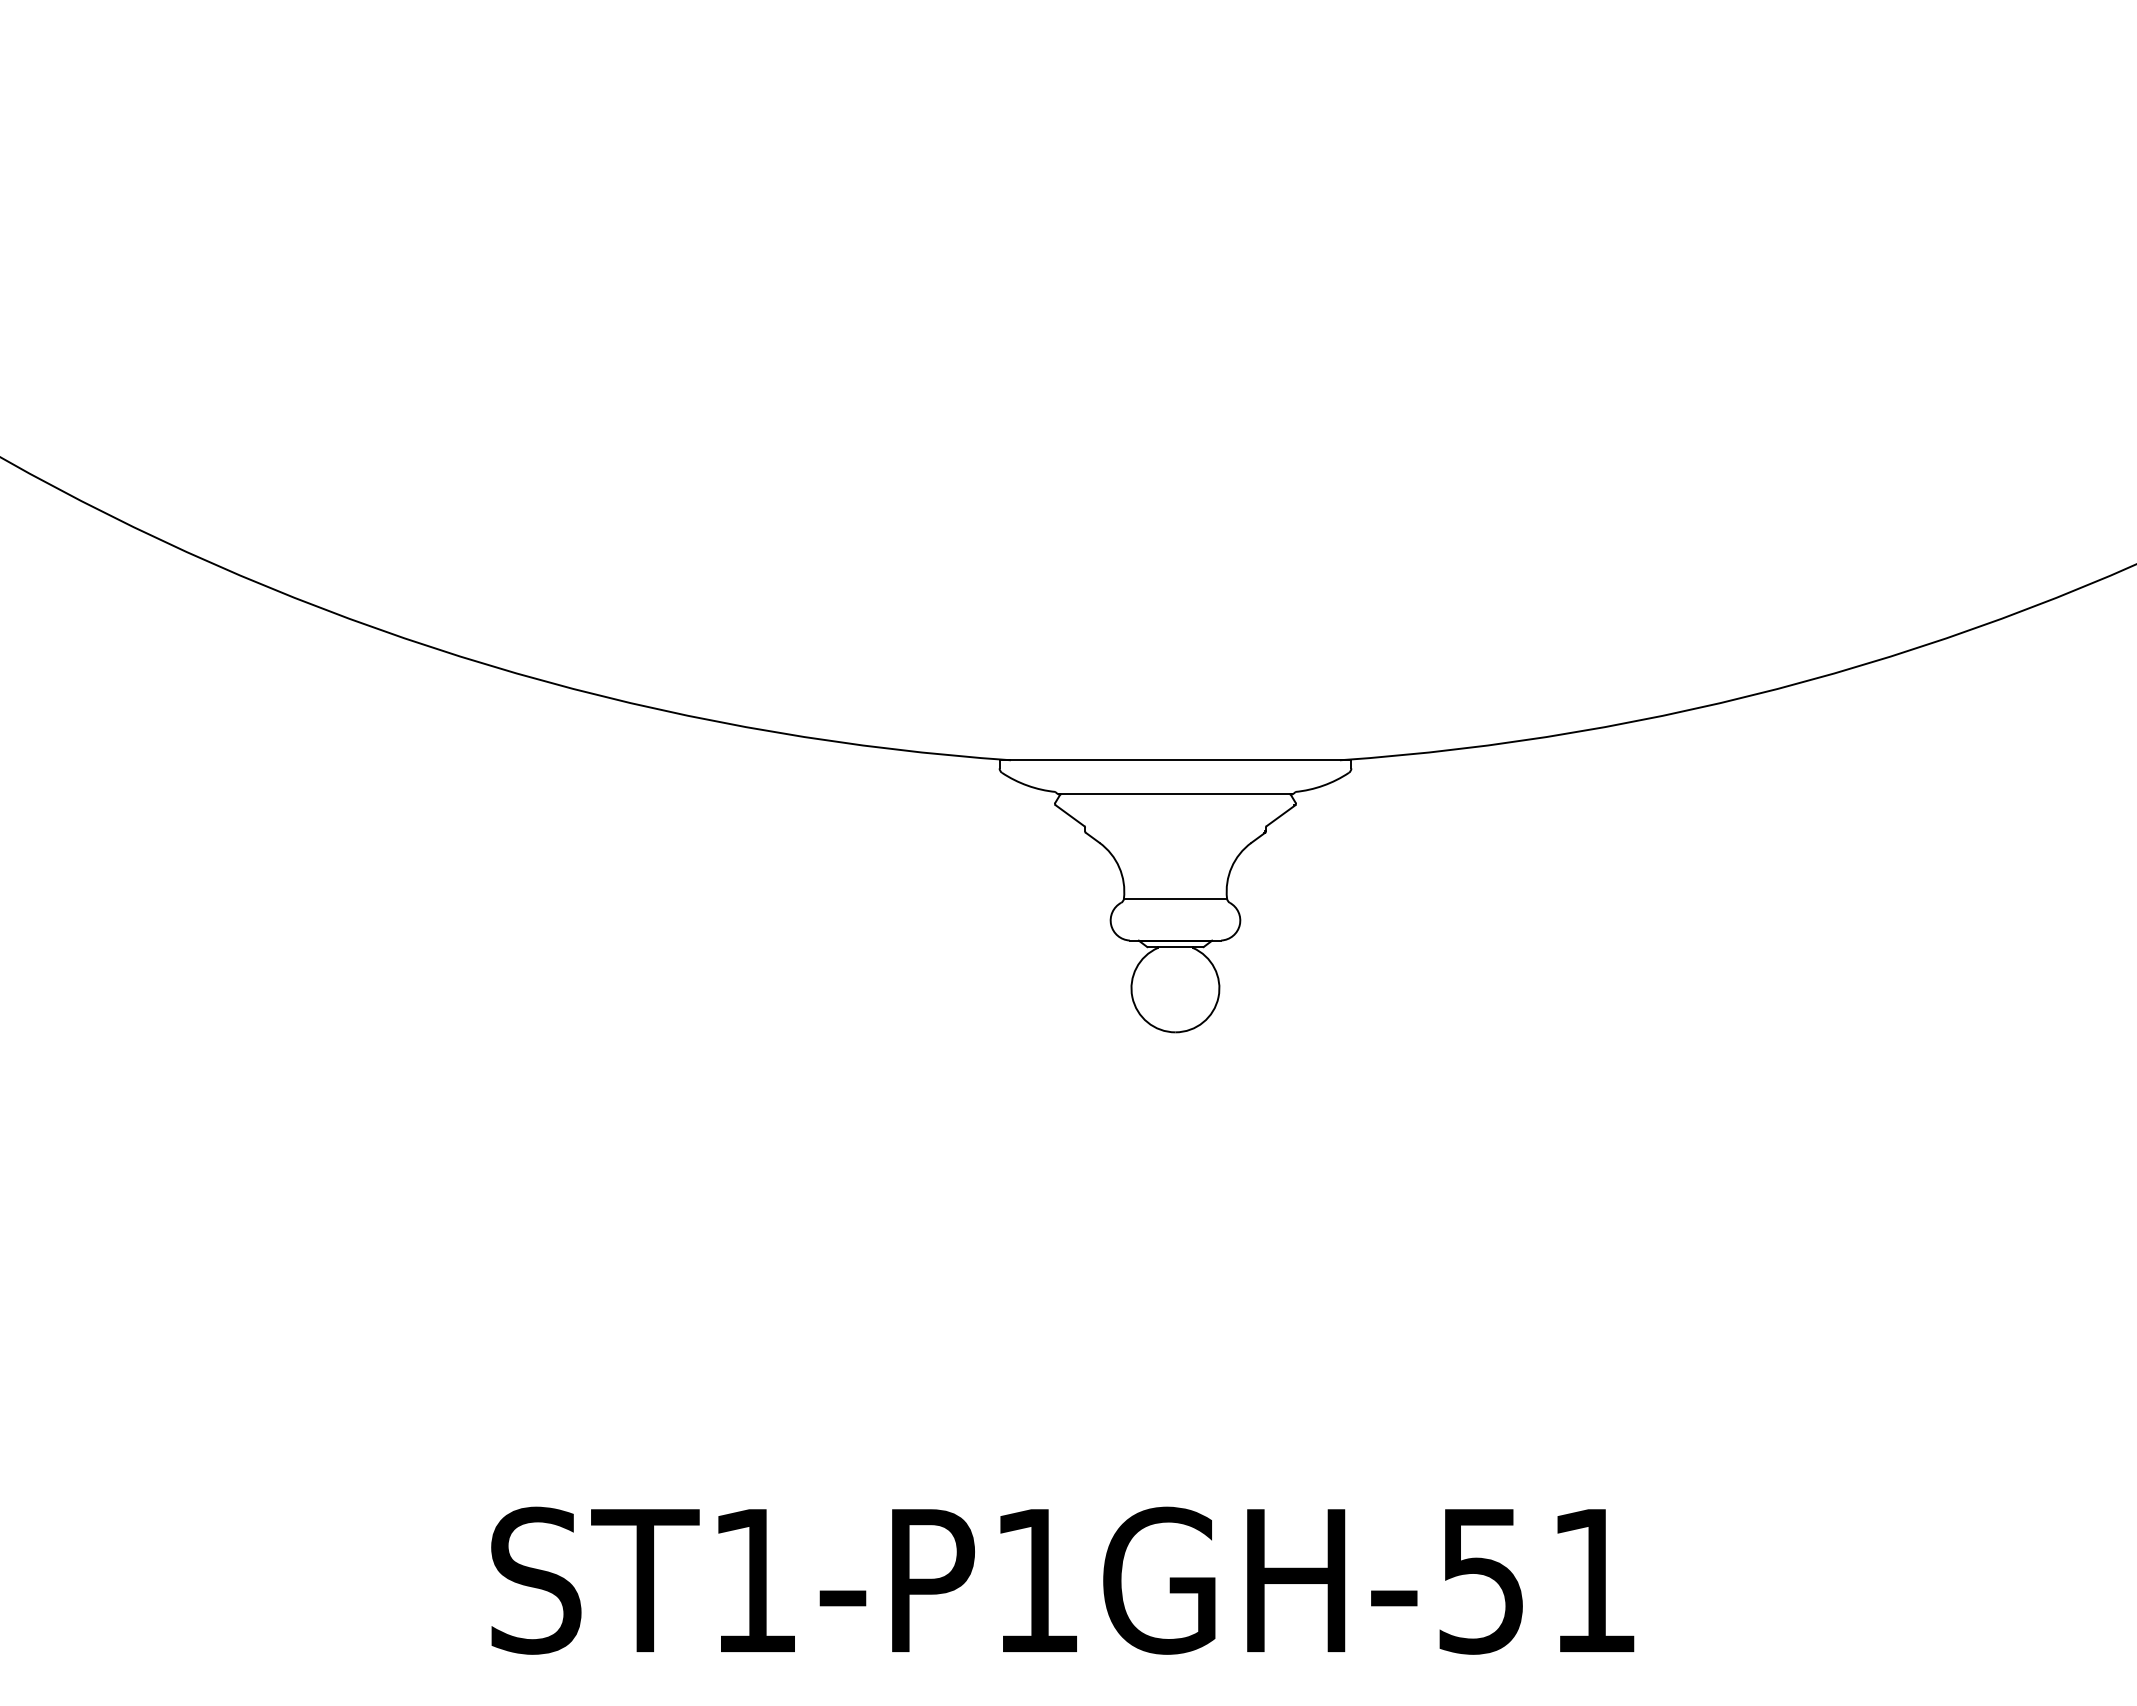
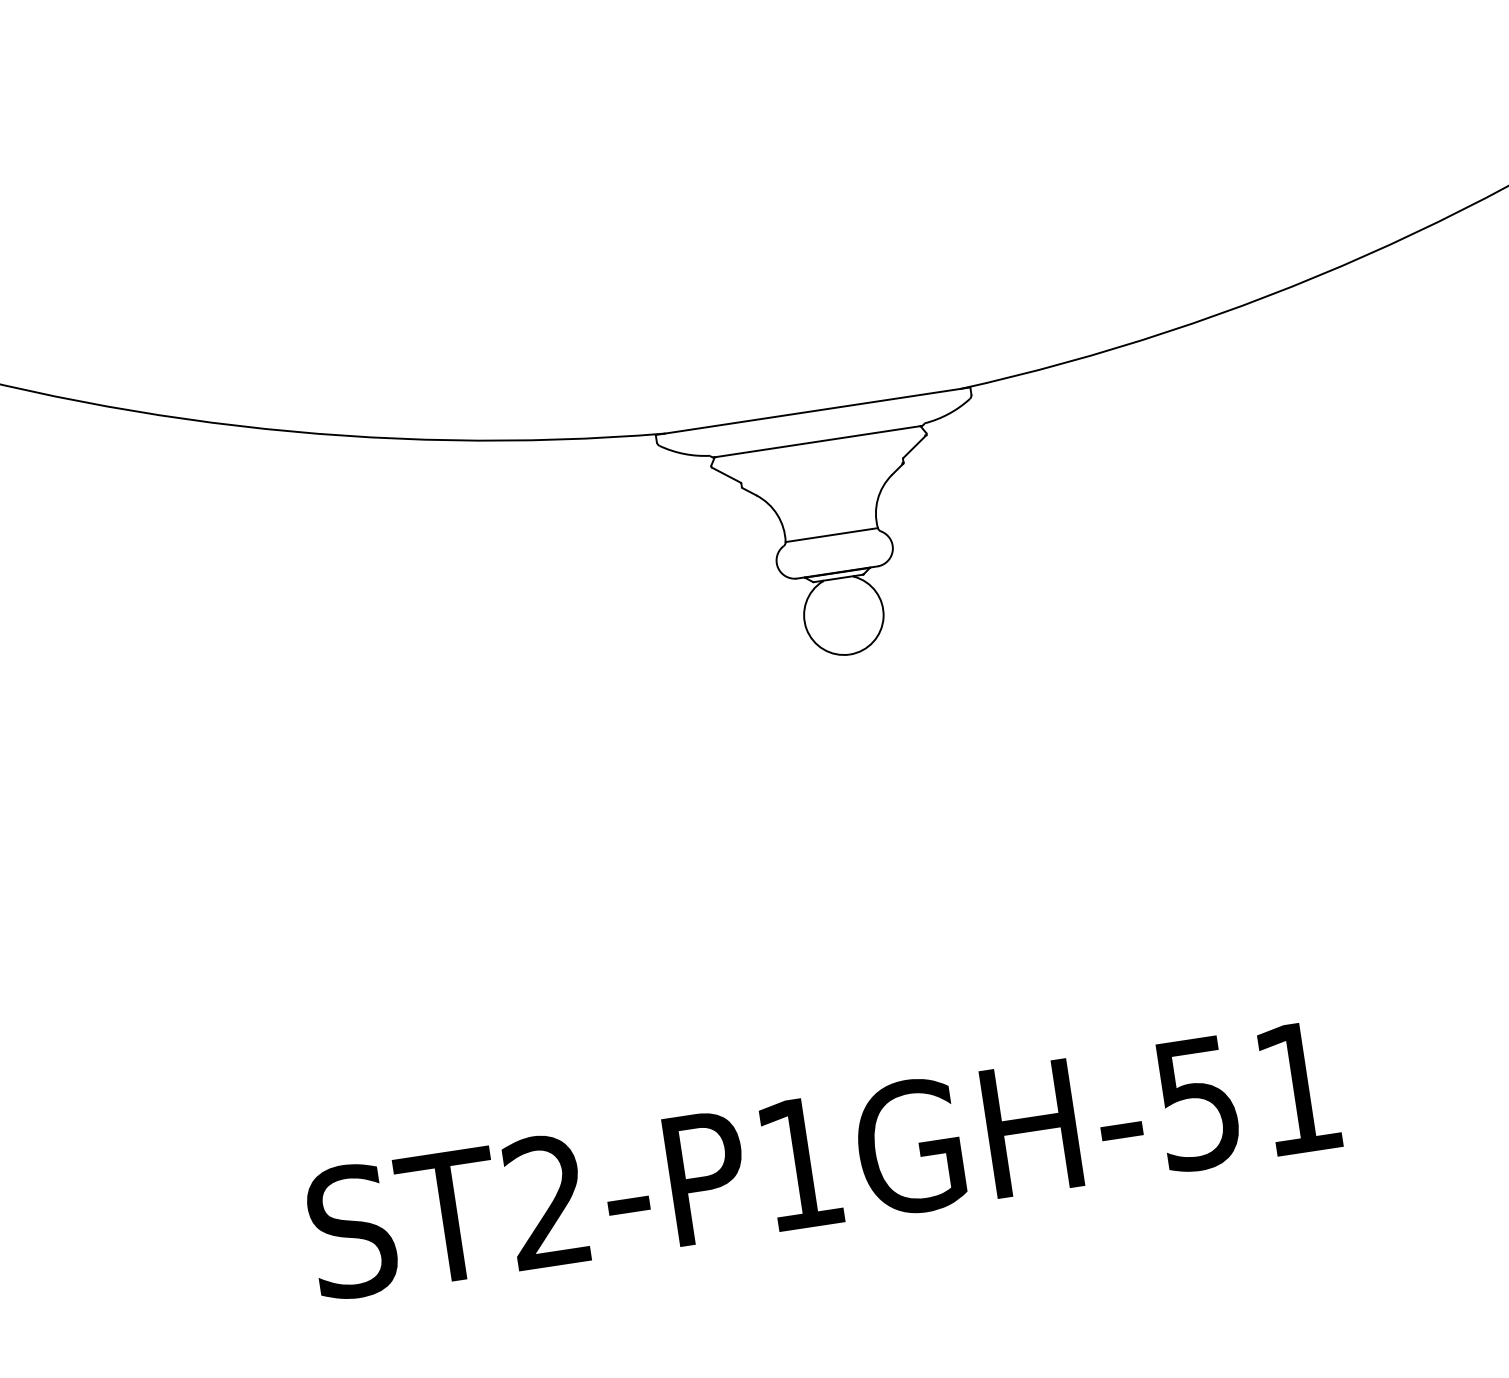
text: (753, 1579) -> (546, 1200), ST1-P1GH-51 -> ST2-P1GH-51

